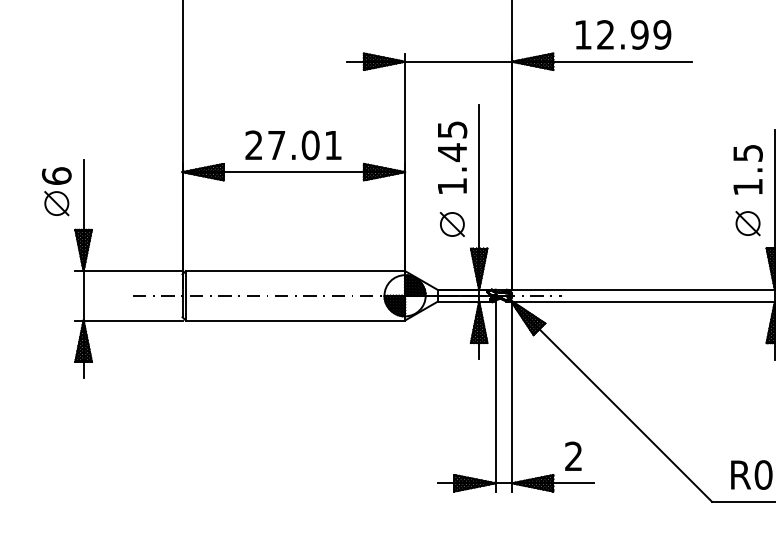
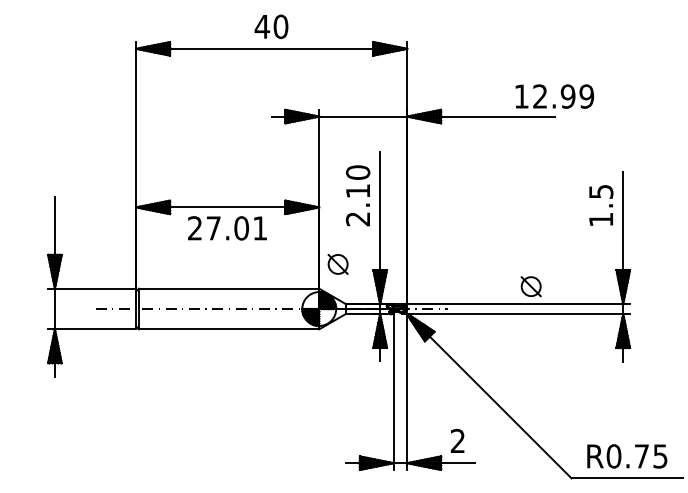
text: (623, 34) -> (554, 96), moved
text: (293, 145) -> (227, 228), moved
text: (451, 157) -> (357, 195), 1.45 -> 2.10
part: (56, 191) -> (32, 223), removed
part: (451, 223) -> (337, 263), moved
part: (747, 223) -> (530, 286), moved

